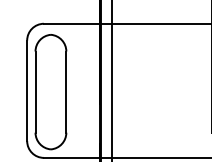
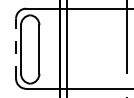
line: (27, 90) -> (16, 48), solid -> dashed

